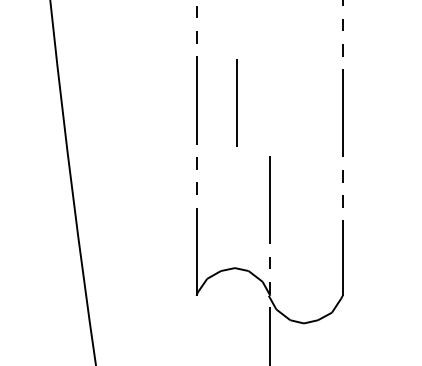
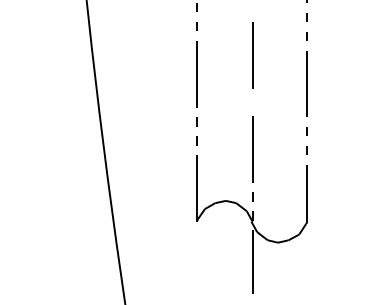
line: (237, 103) -> (252, 55), moved

